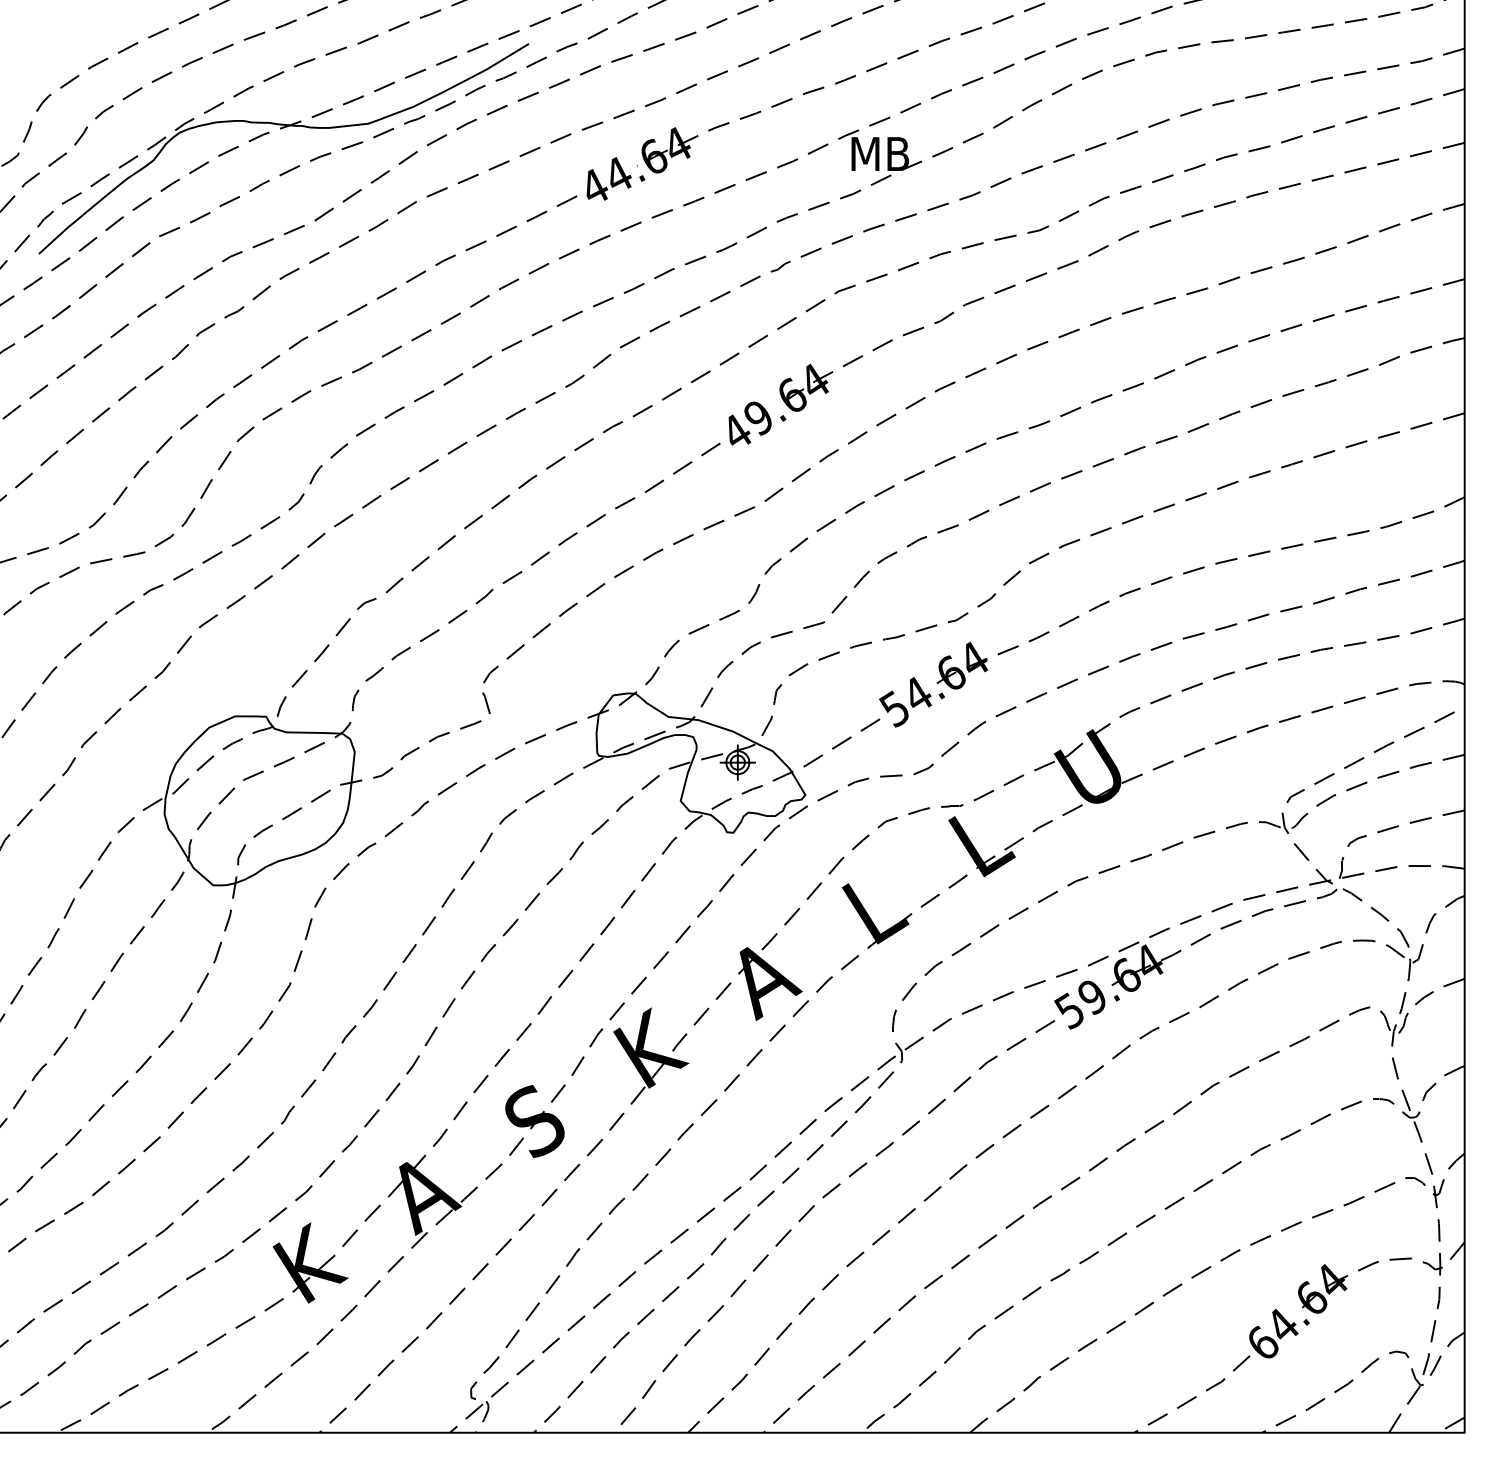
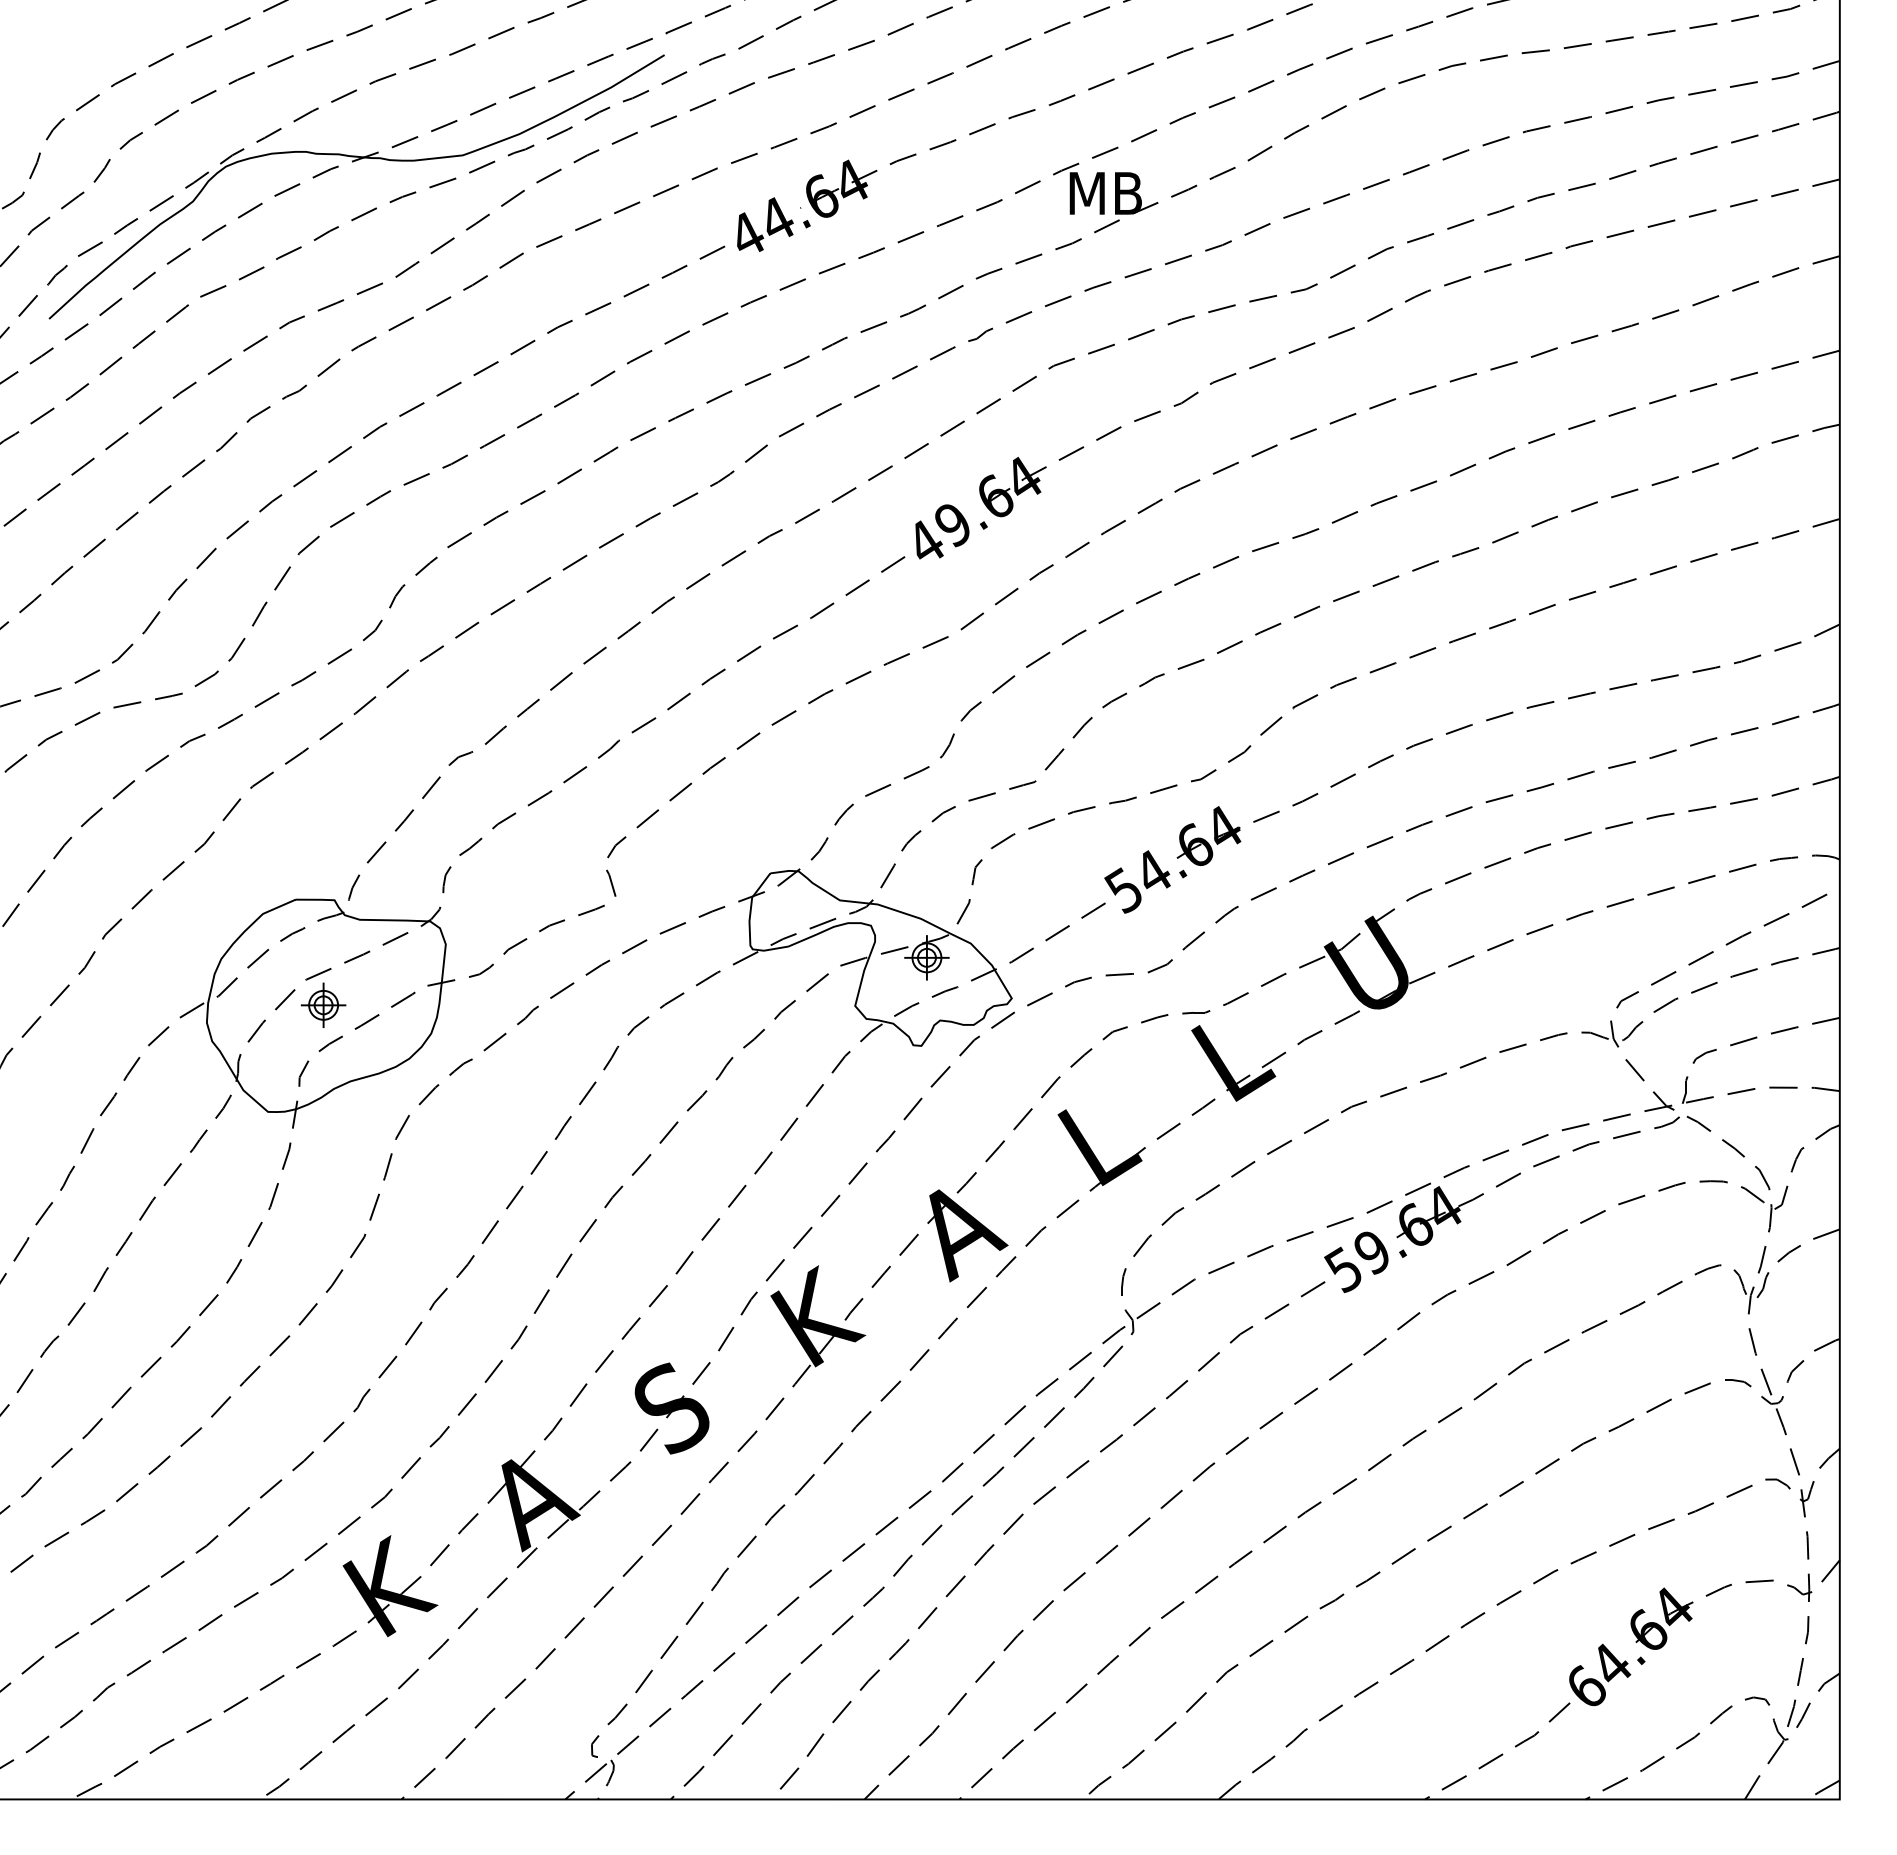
part: (257, 799) -> (323, 1004), added

